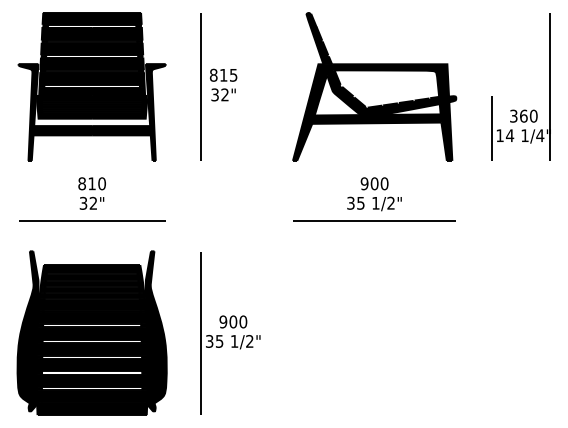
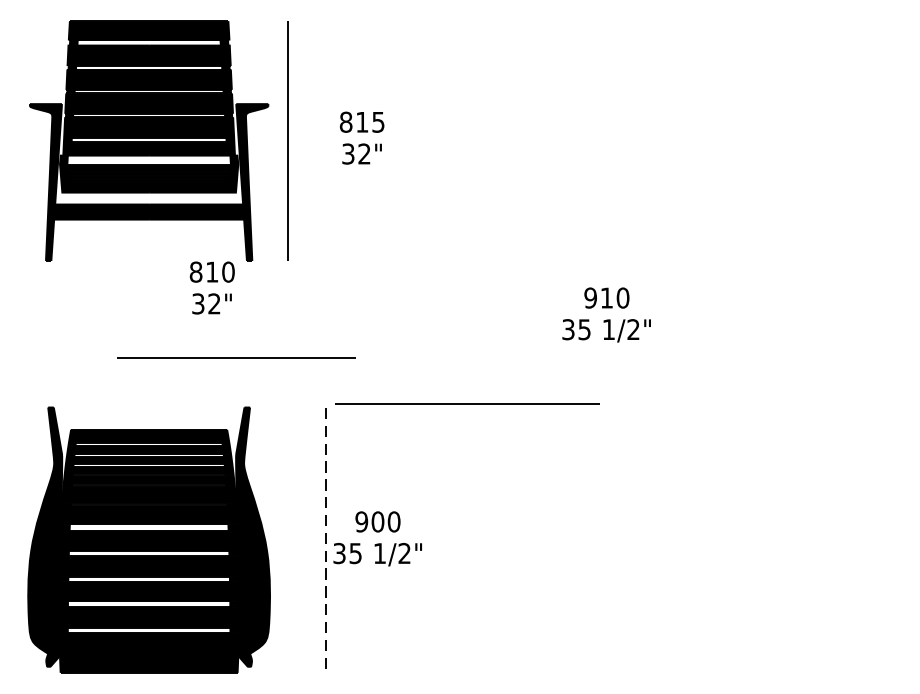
line: (200, 86) -> (287, 140), moved
part: (374, 86) -> (606, 140), removed
fill: (91, 98) -> (148, 159), removed
part: (523, 109) -> (848, 177), removed
text: (374, 183) -> (606, 297), 900 -> 910
text: (91, 193) -> (211, 287), moved
line: (92, 220) -> (237, 357), moved
line: (374, 220) -> (467, 402), moved
line: (201, 333) -> (326, 540), solid -> dashed

